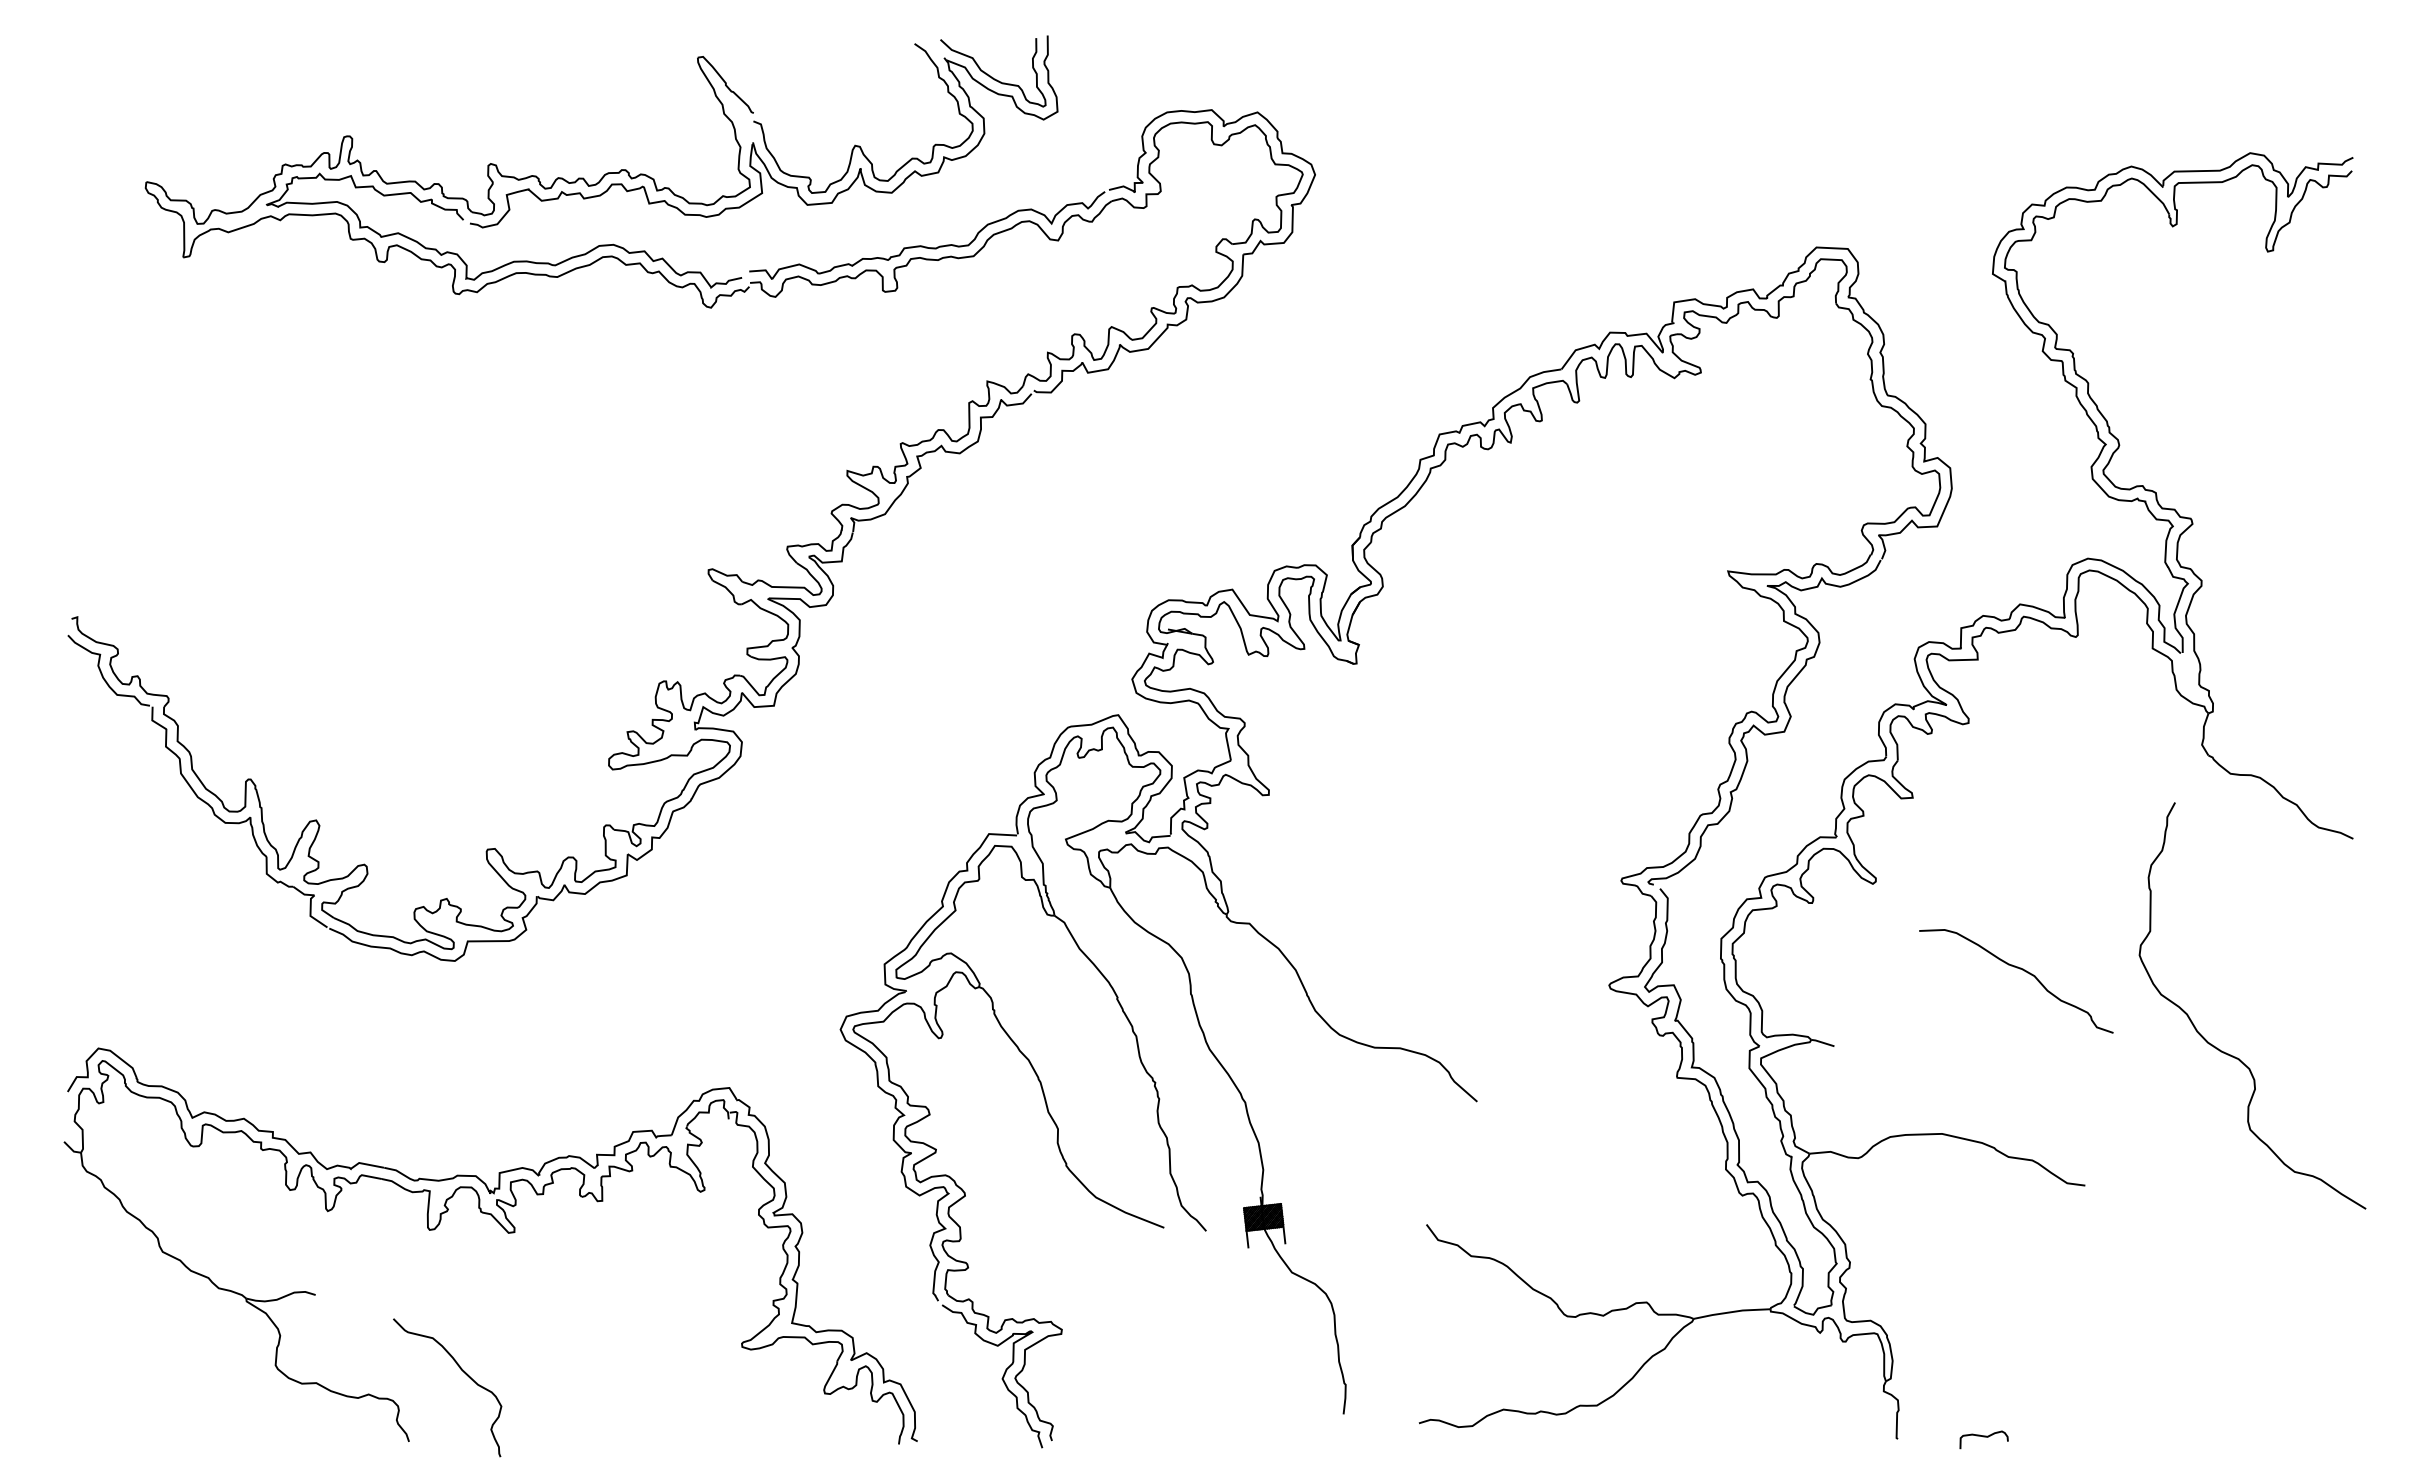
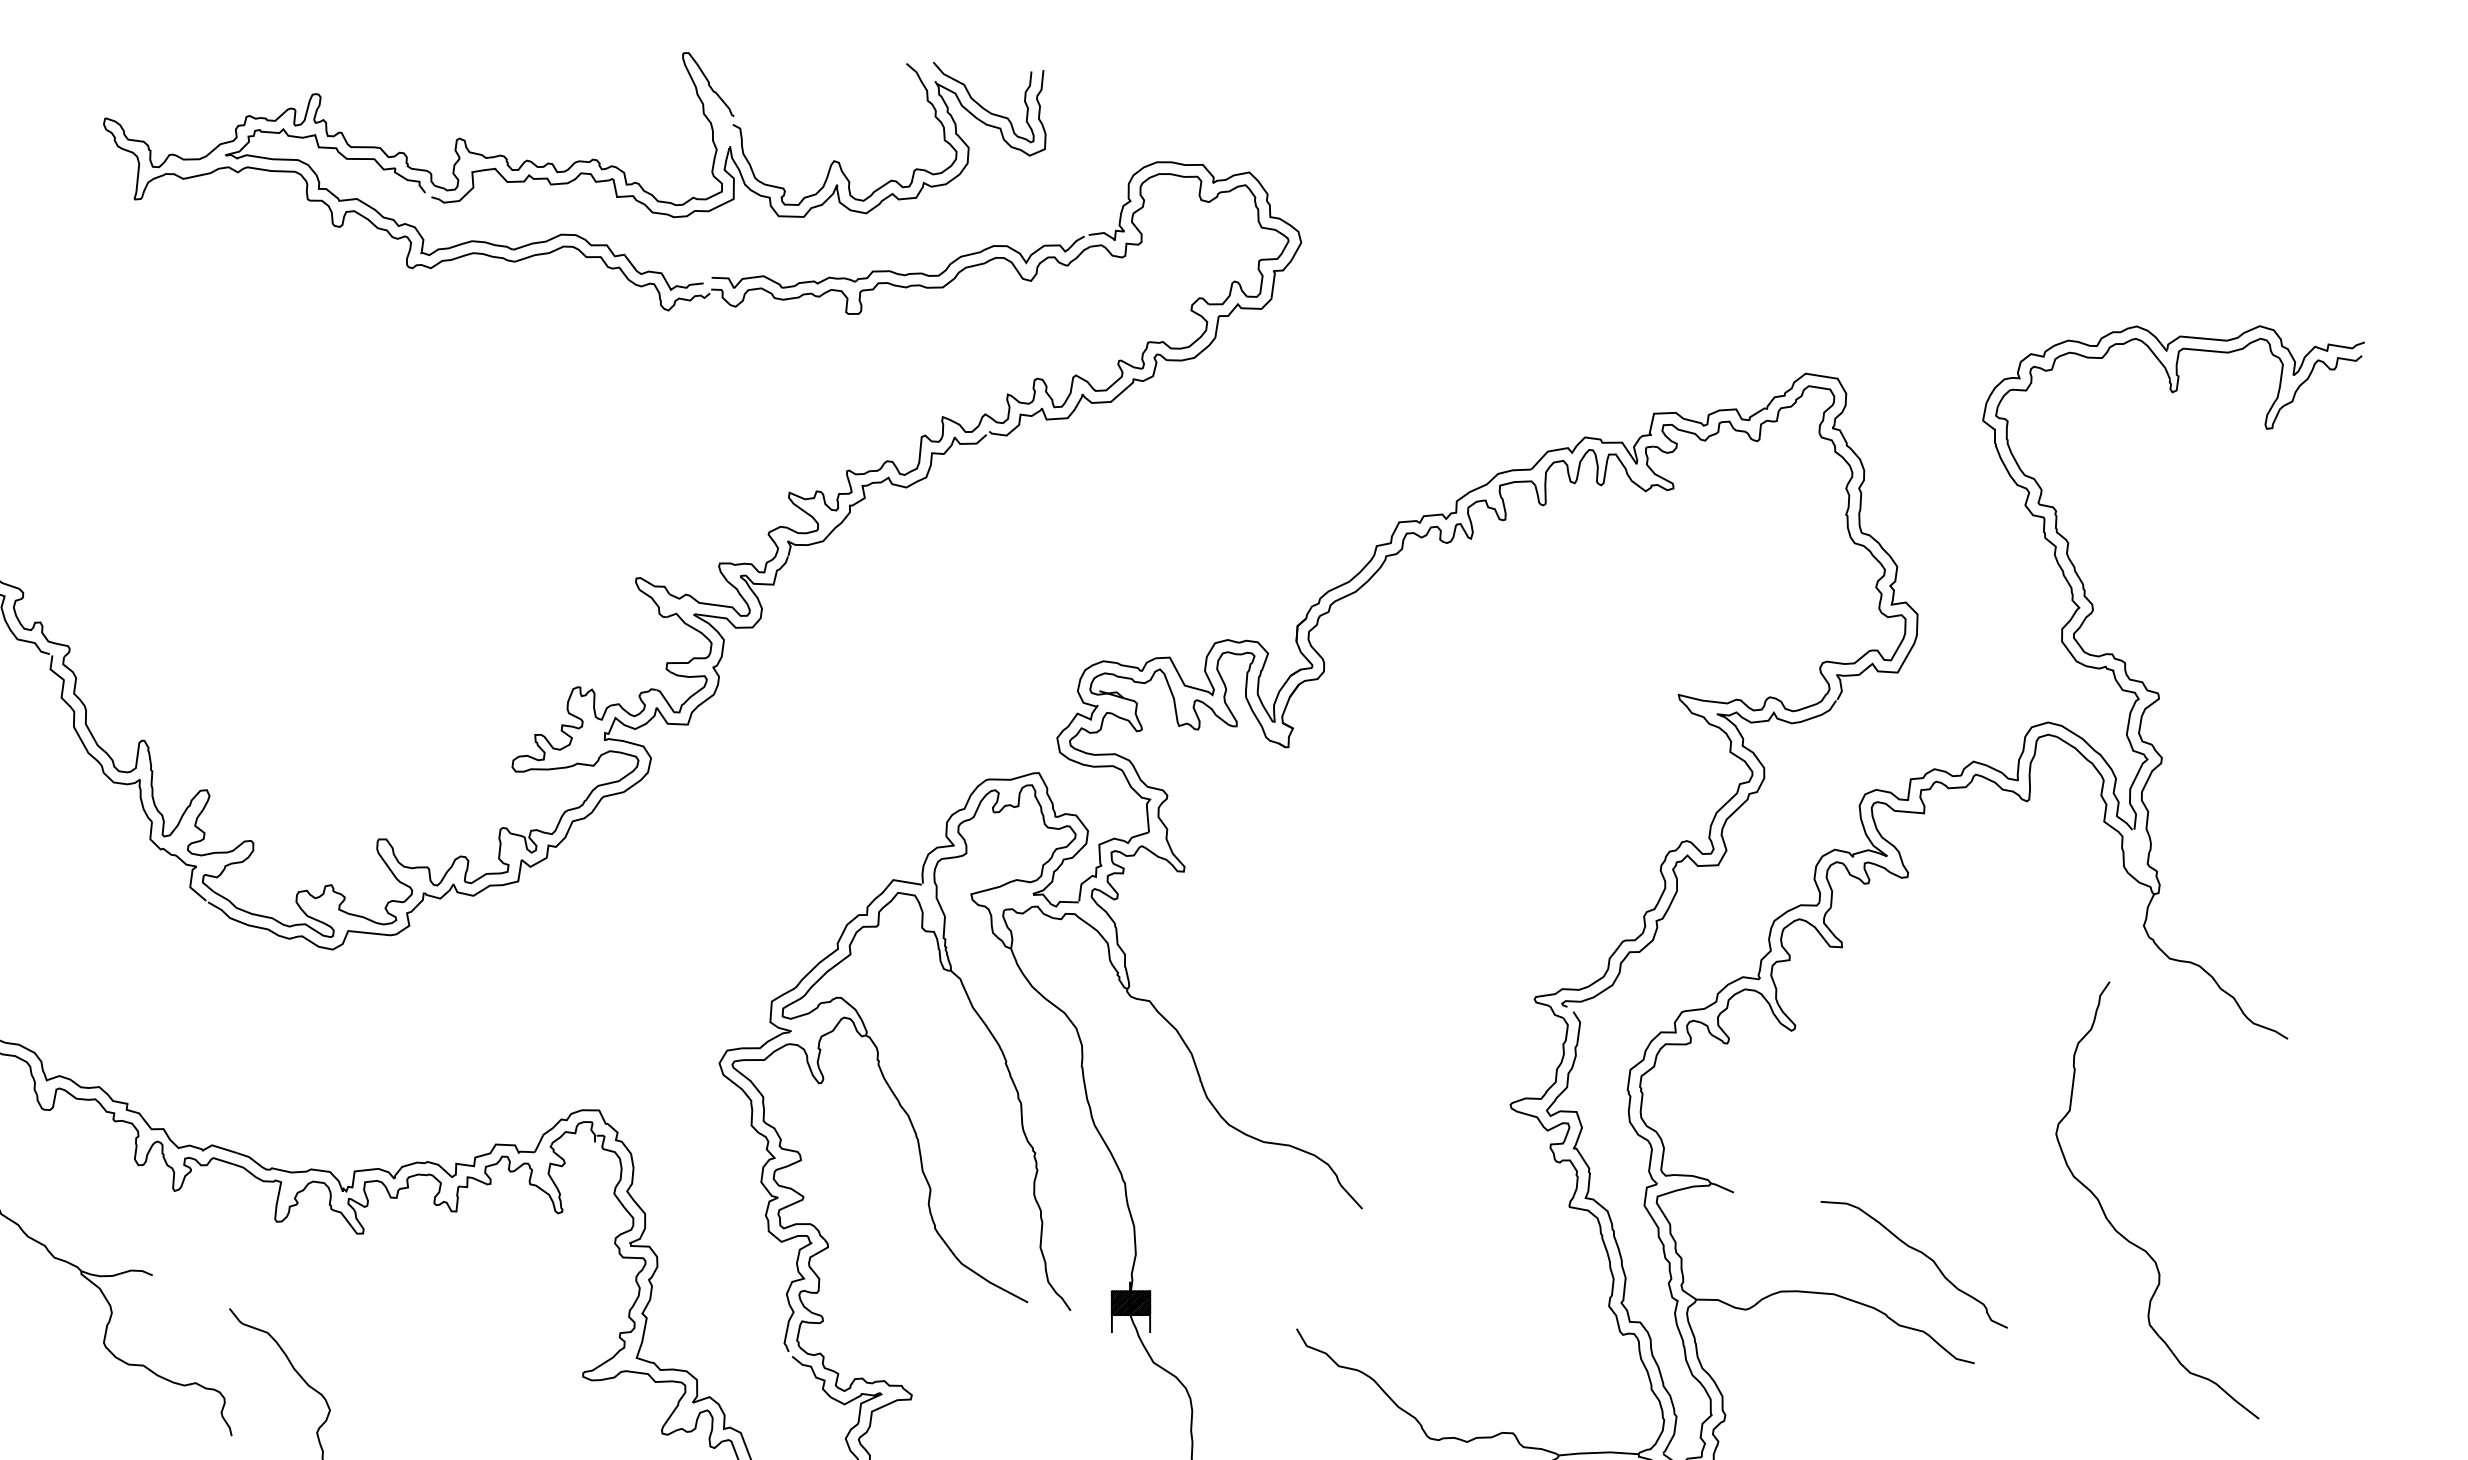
curve: (2019, 969) -> (1918, 1252), moved

